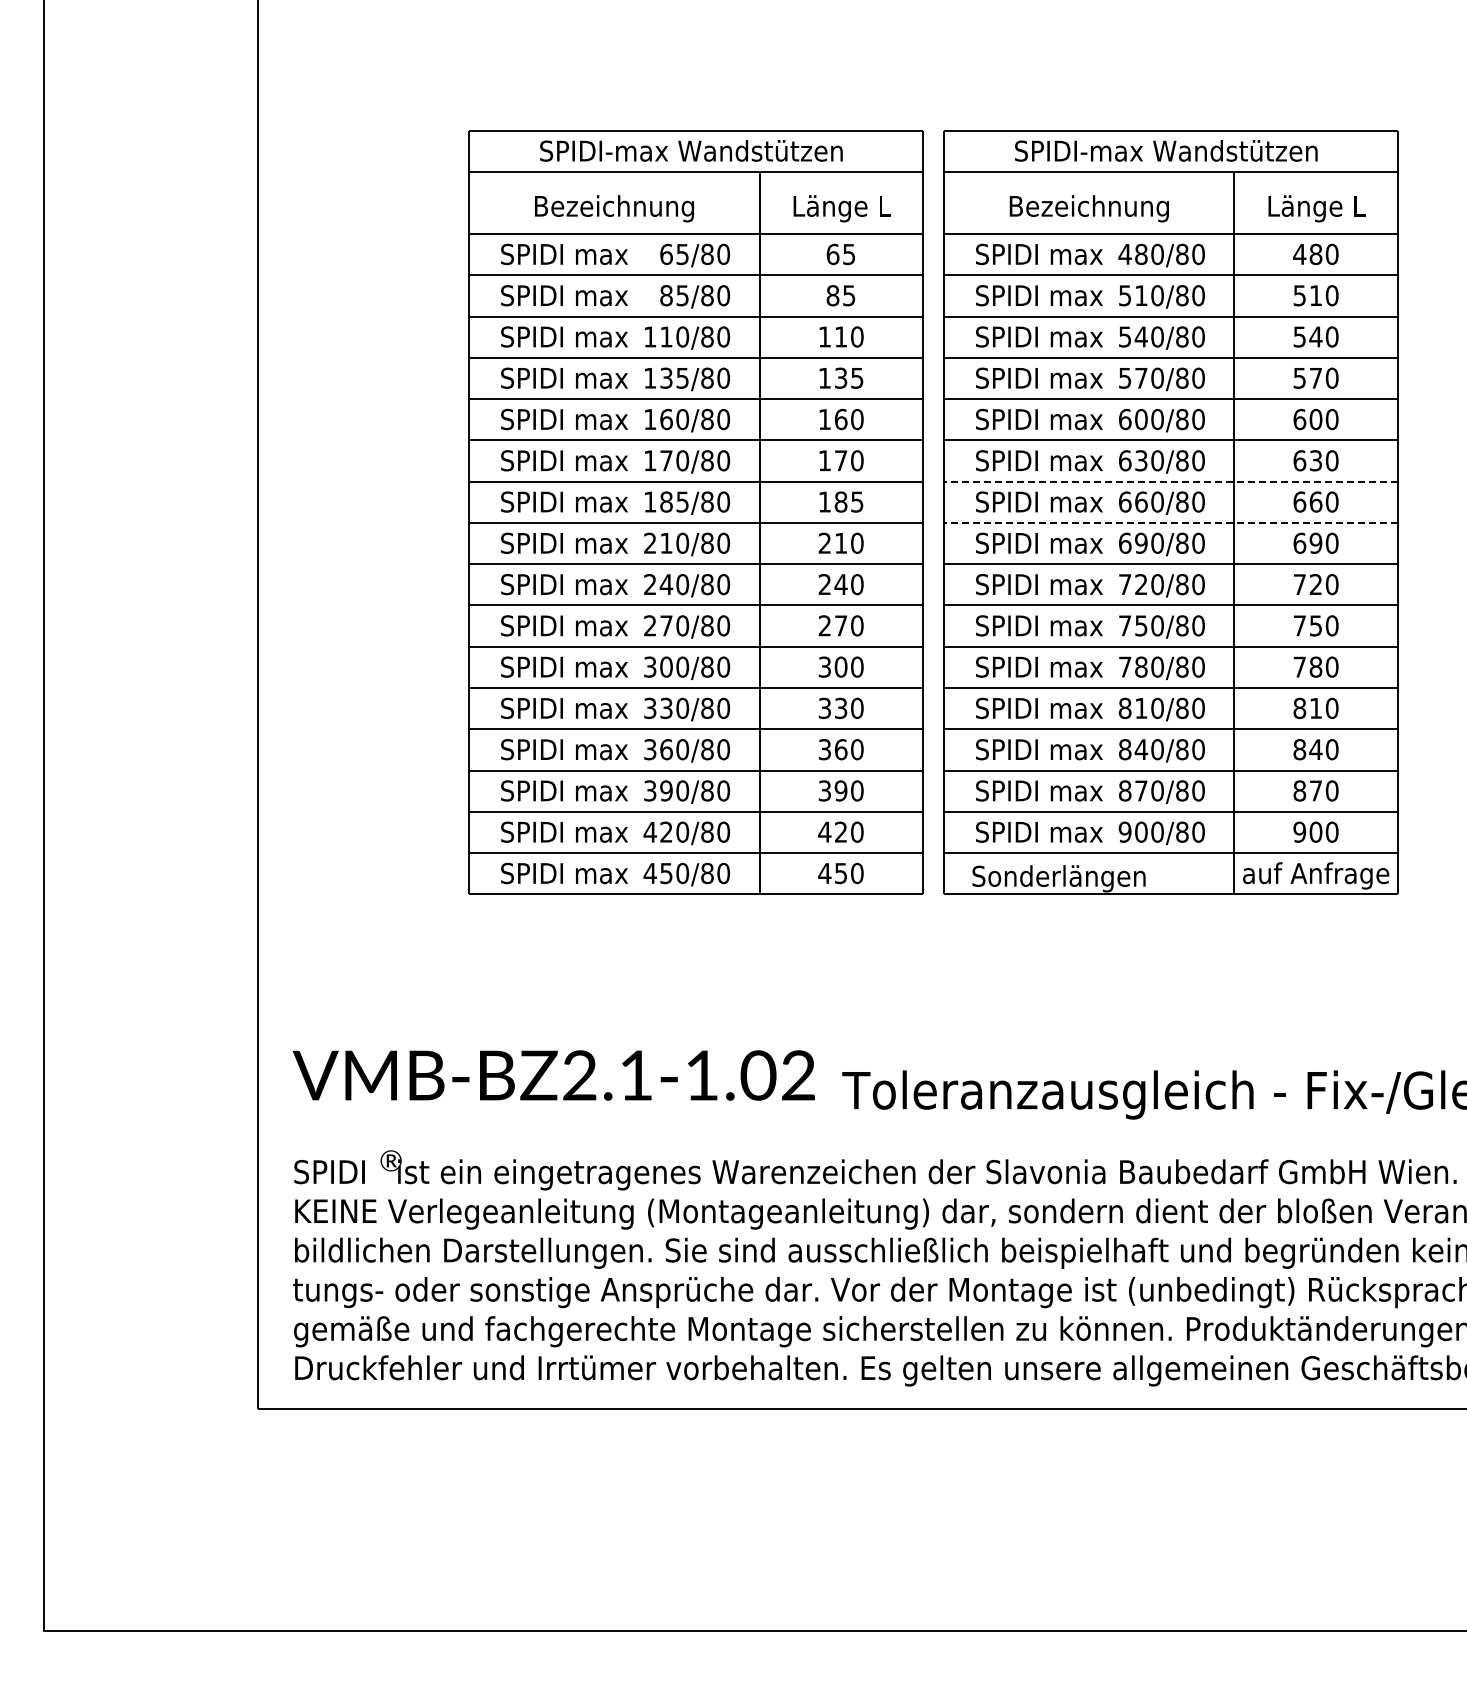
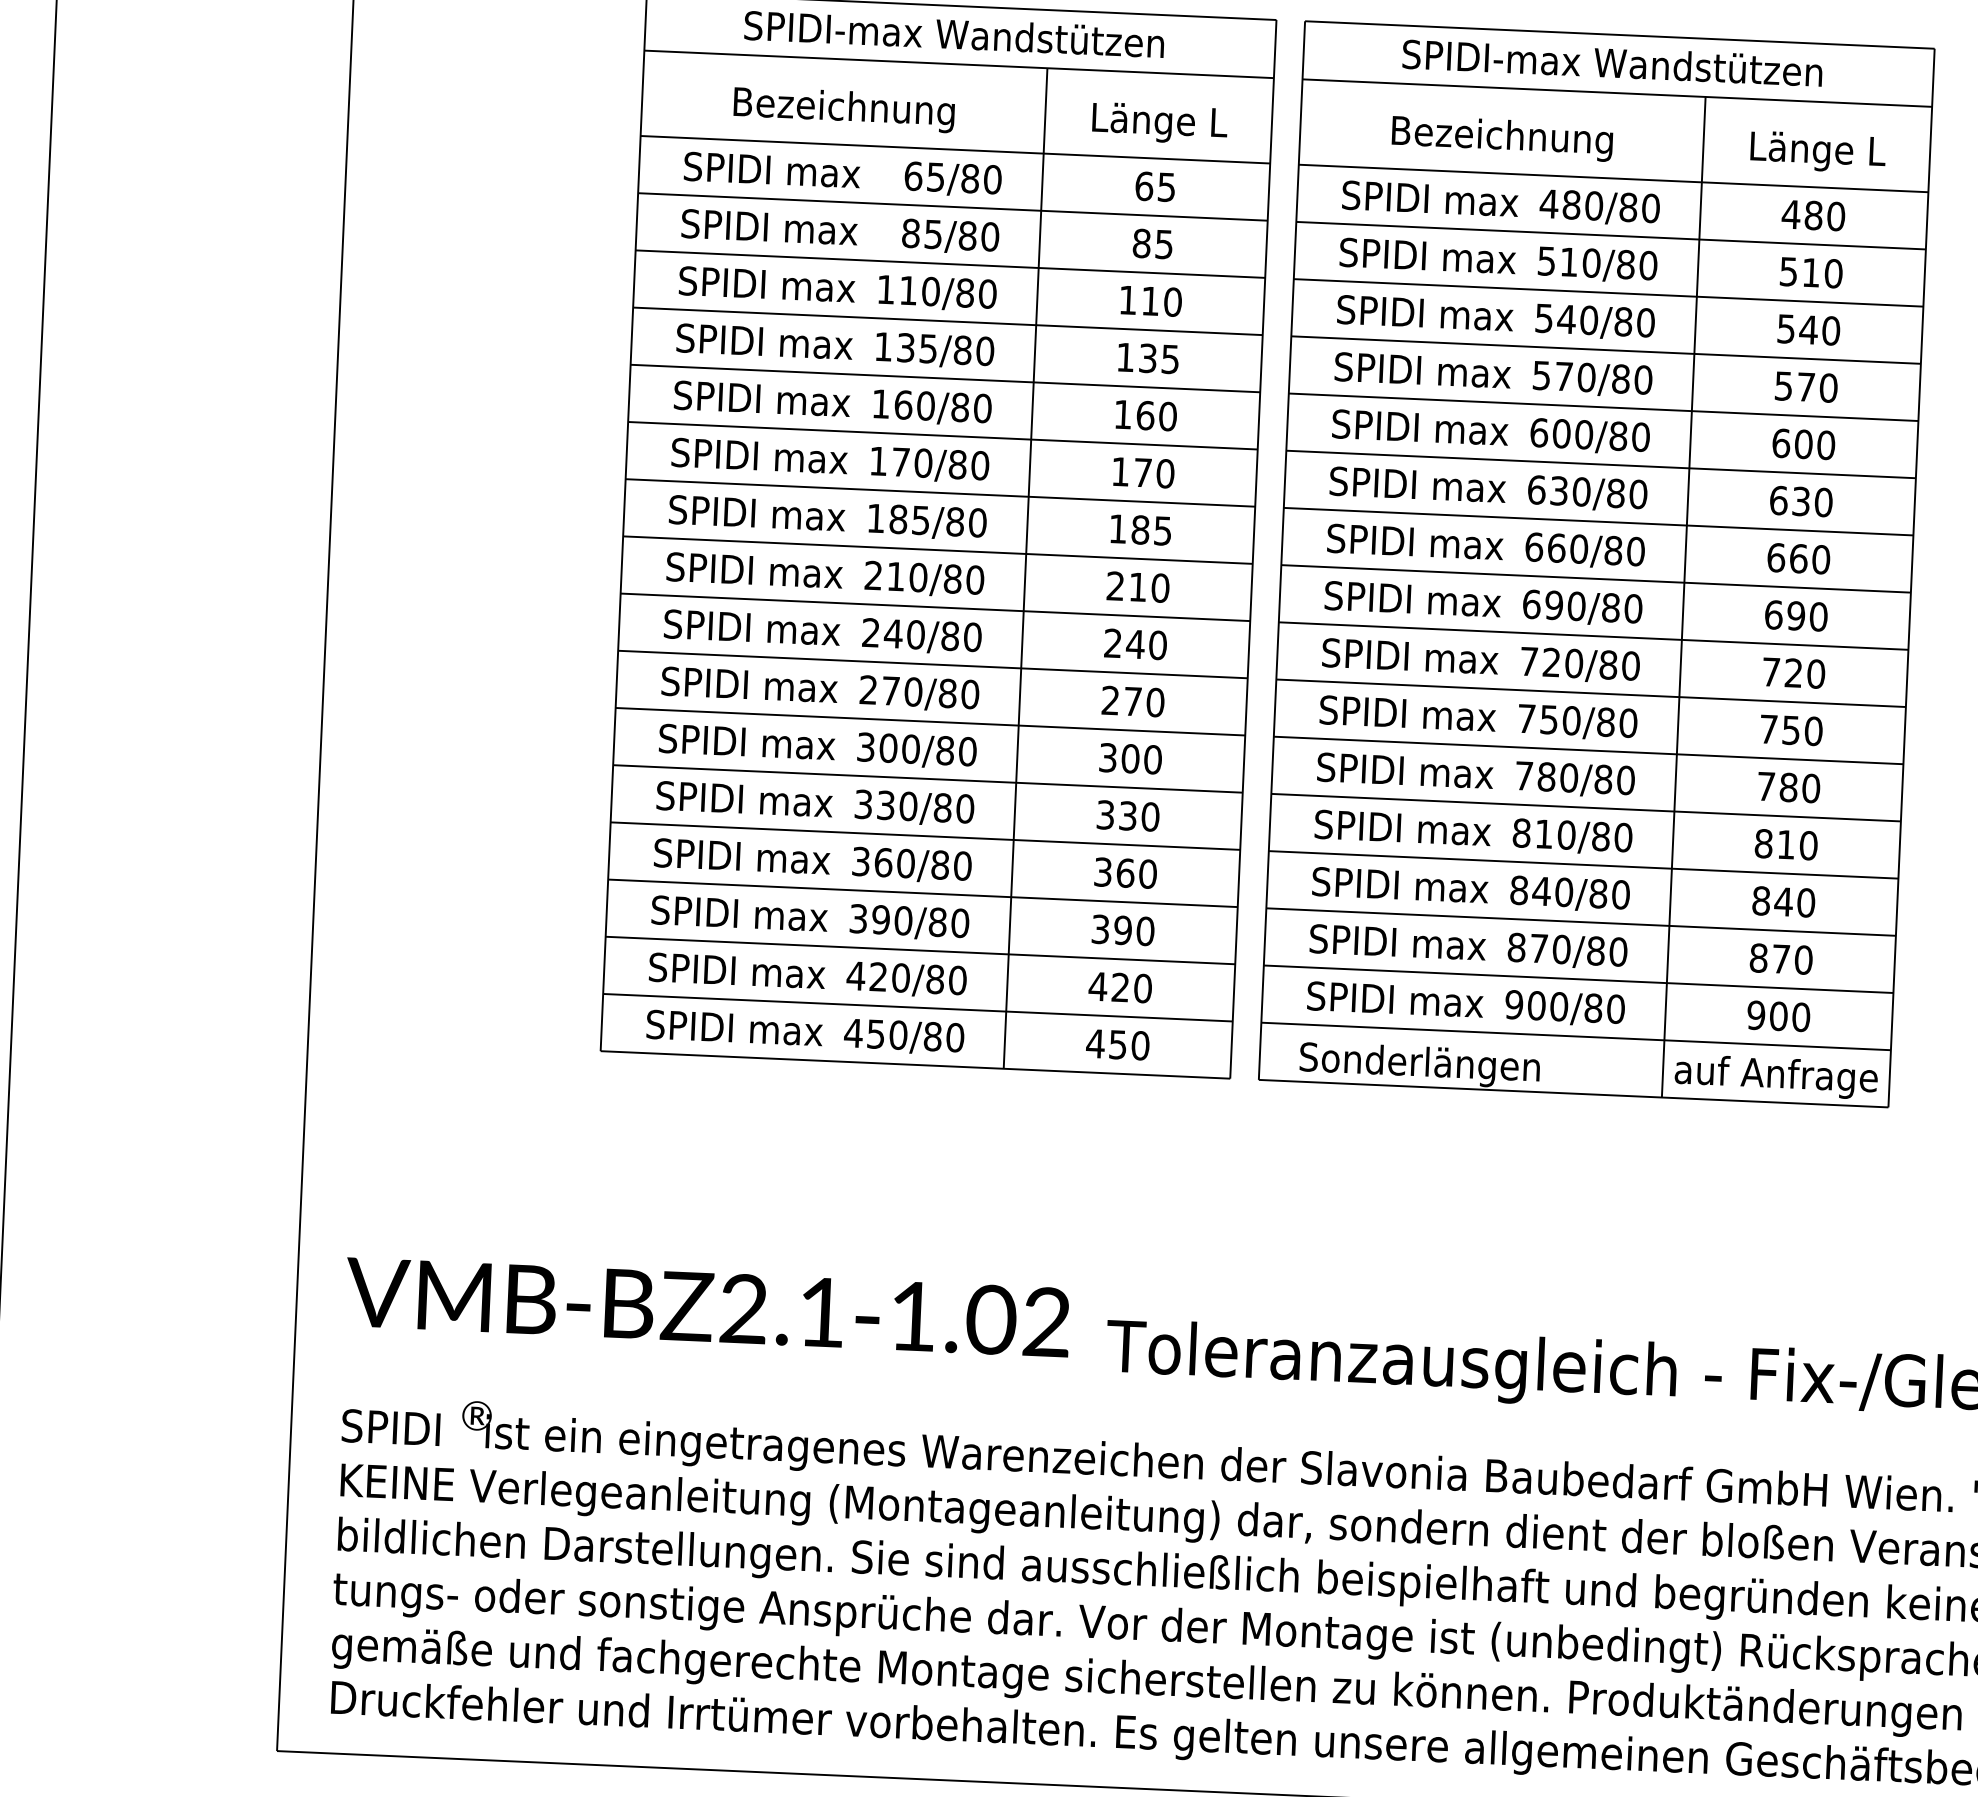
line: (1170, 481) -> (1598, 521), dashed -> solid
line: (1170, 522) -> (1595, 578), dashed -> solid

